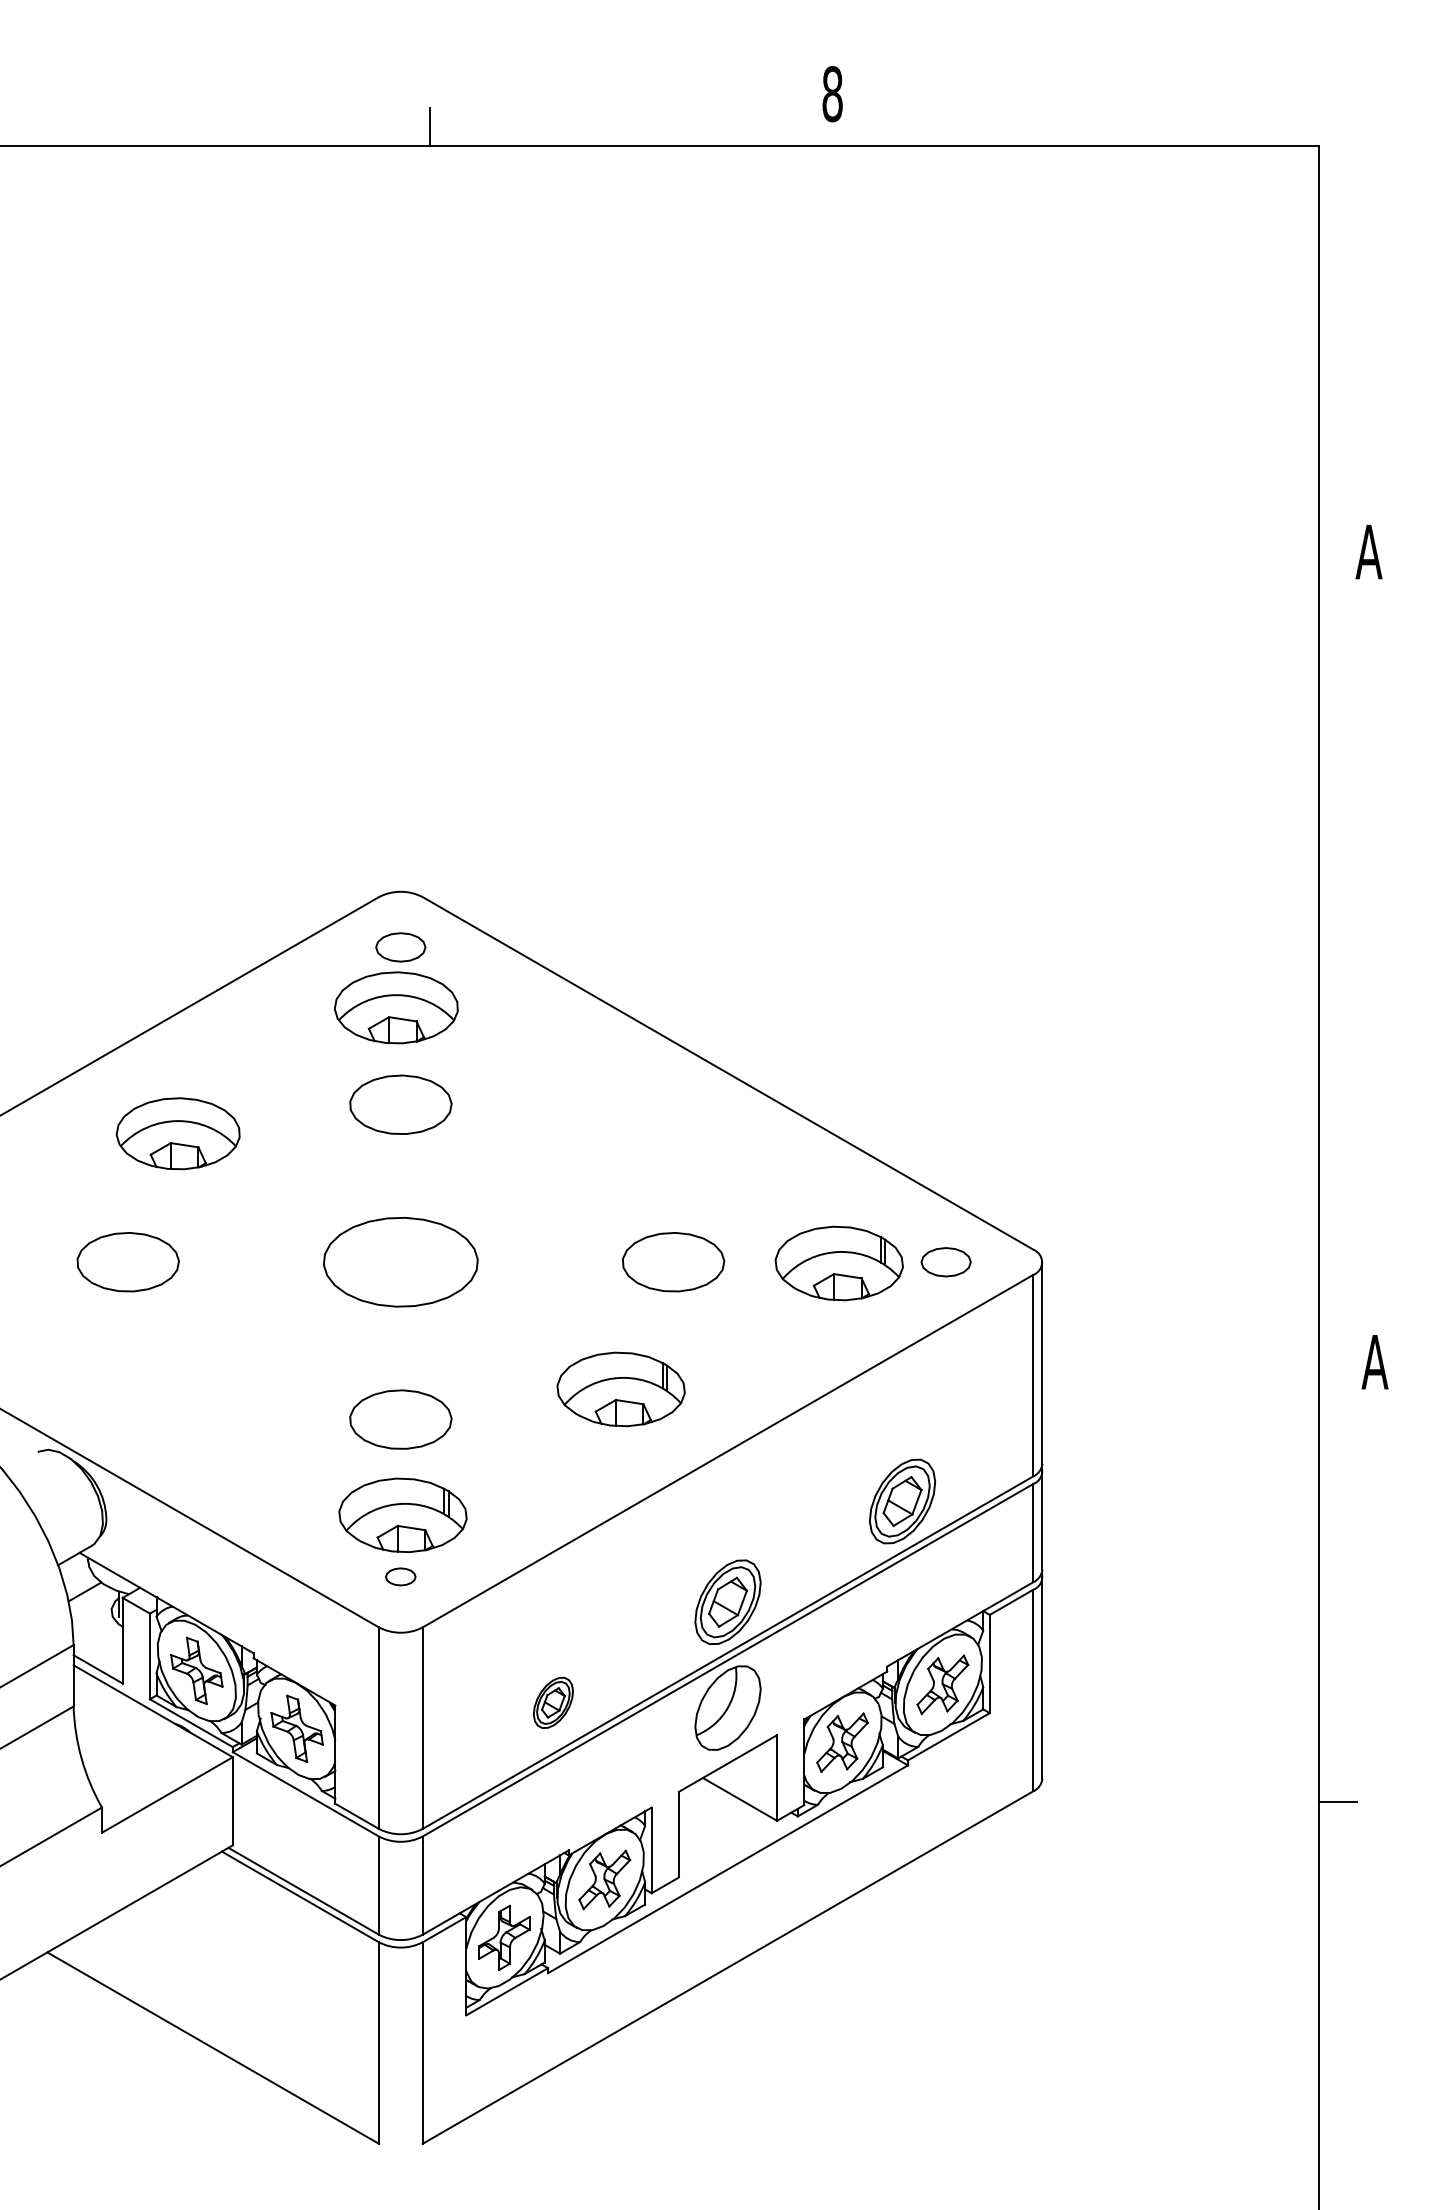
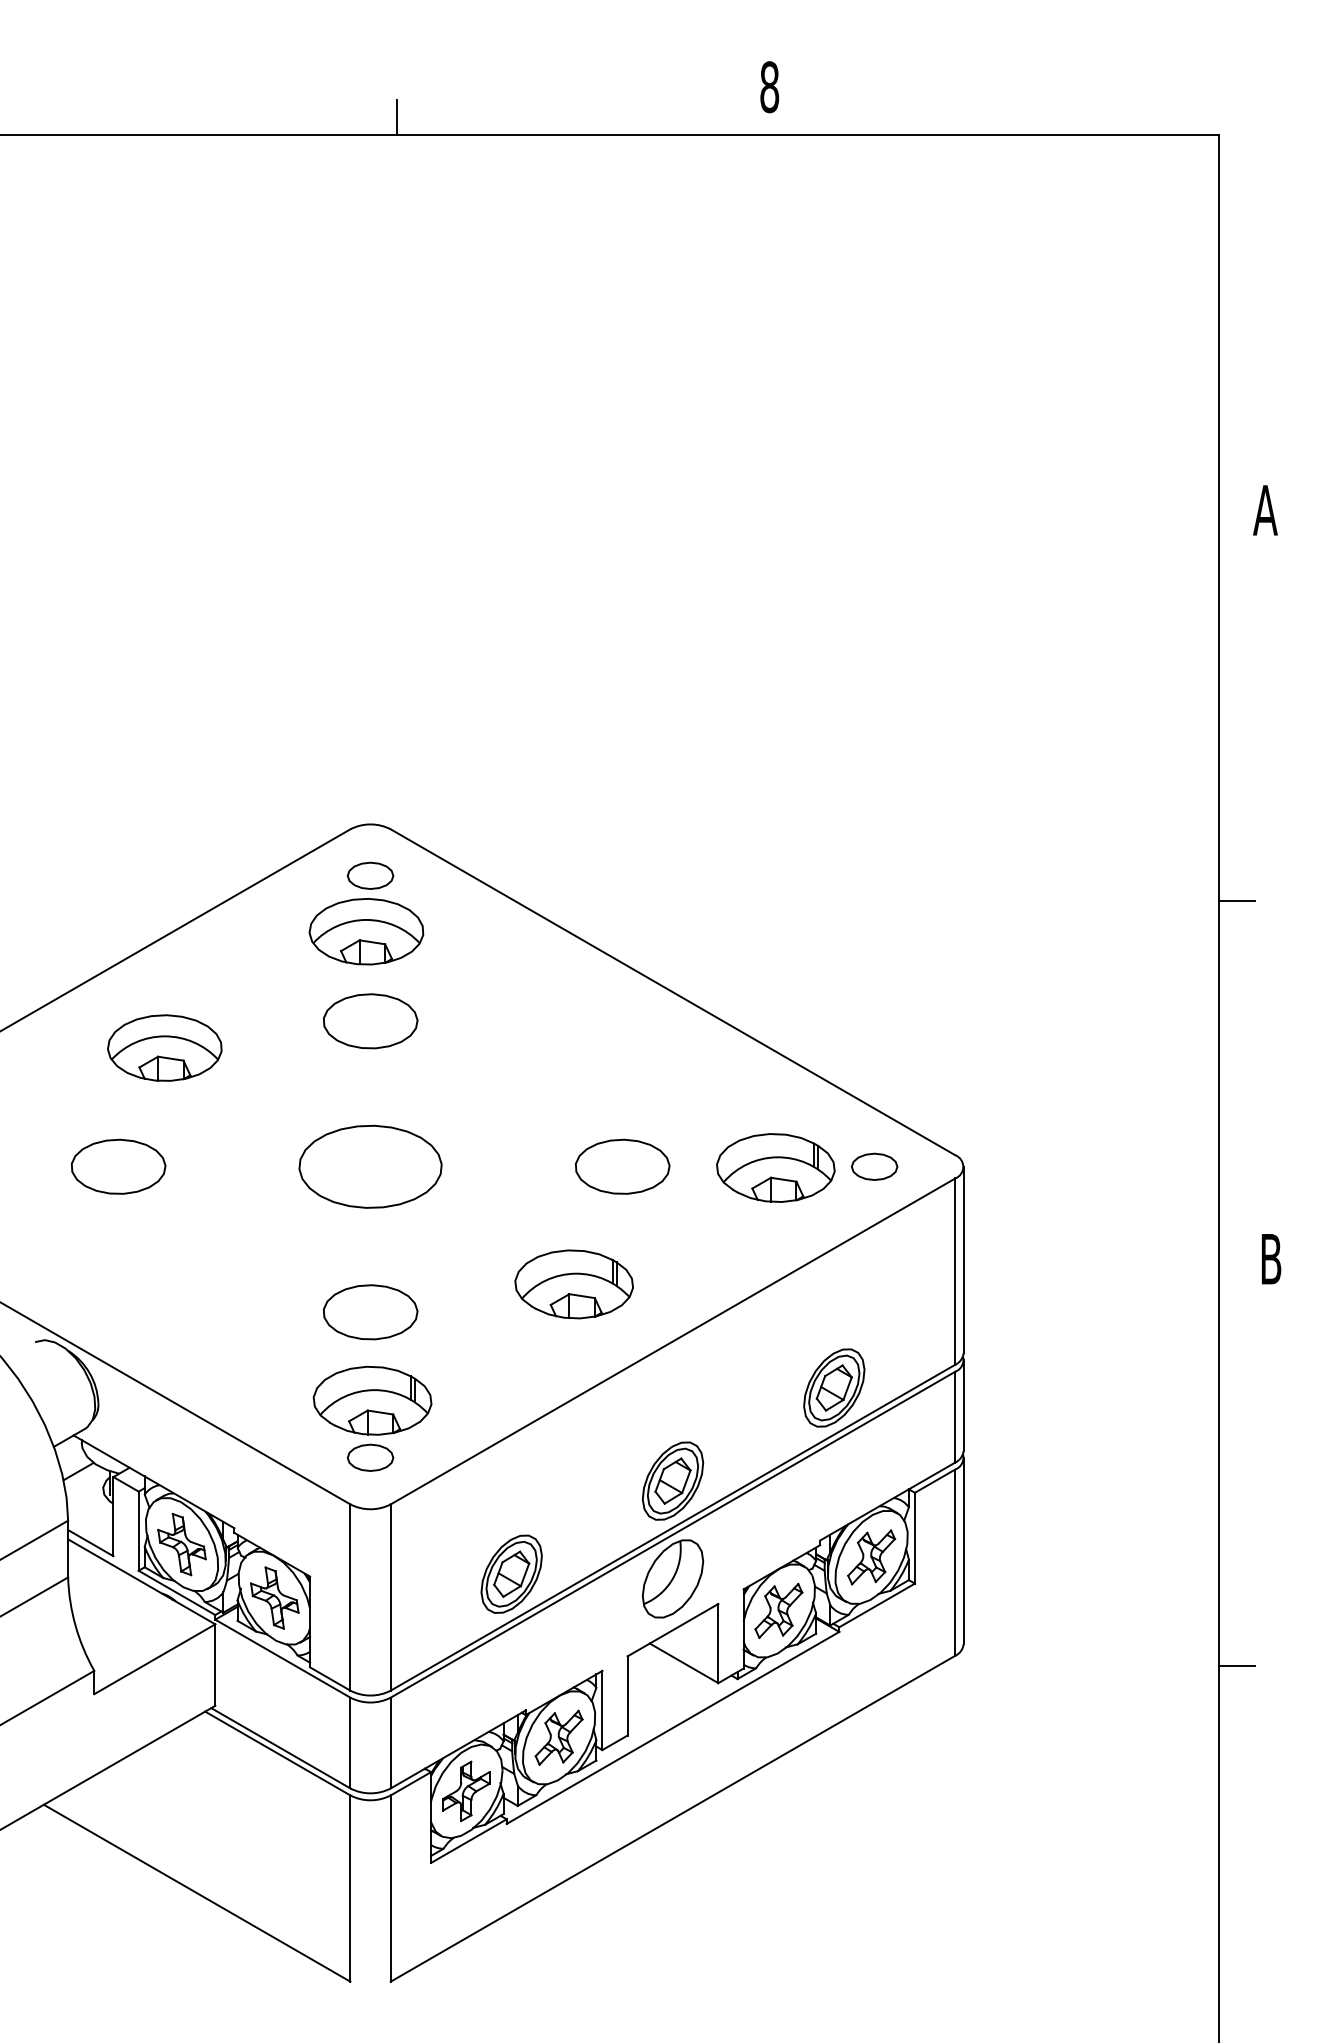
line: (1337, 974) -> (1236, 900), added
text: (1374, 1362) -> (1270, 1259), A -> B
part: (400, 1576) -> (370, 1457), size x1.67
part: (553, 1702) -> (511, 1573), size x1.67

